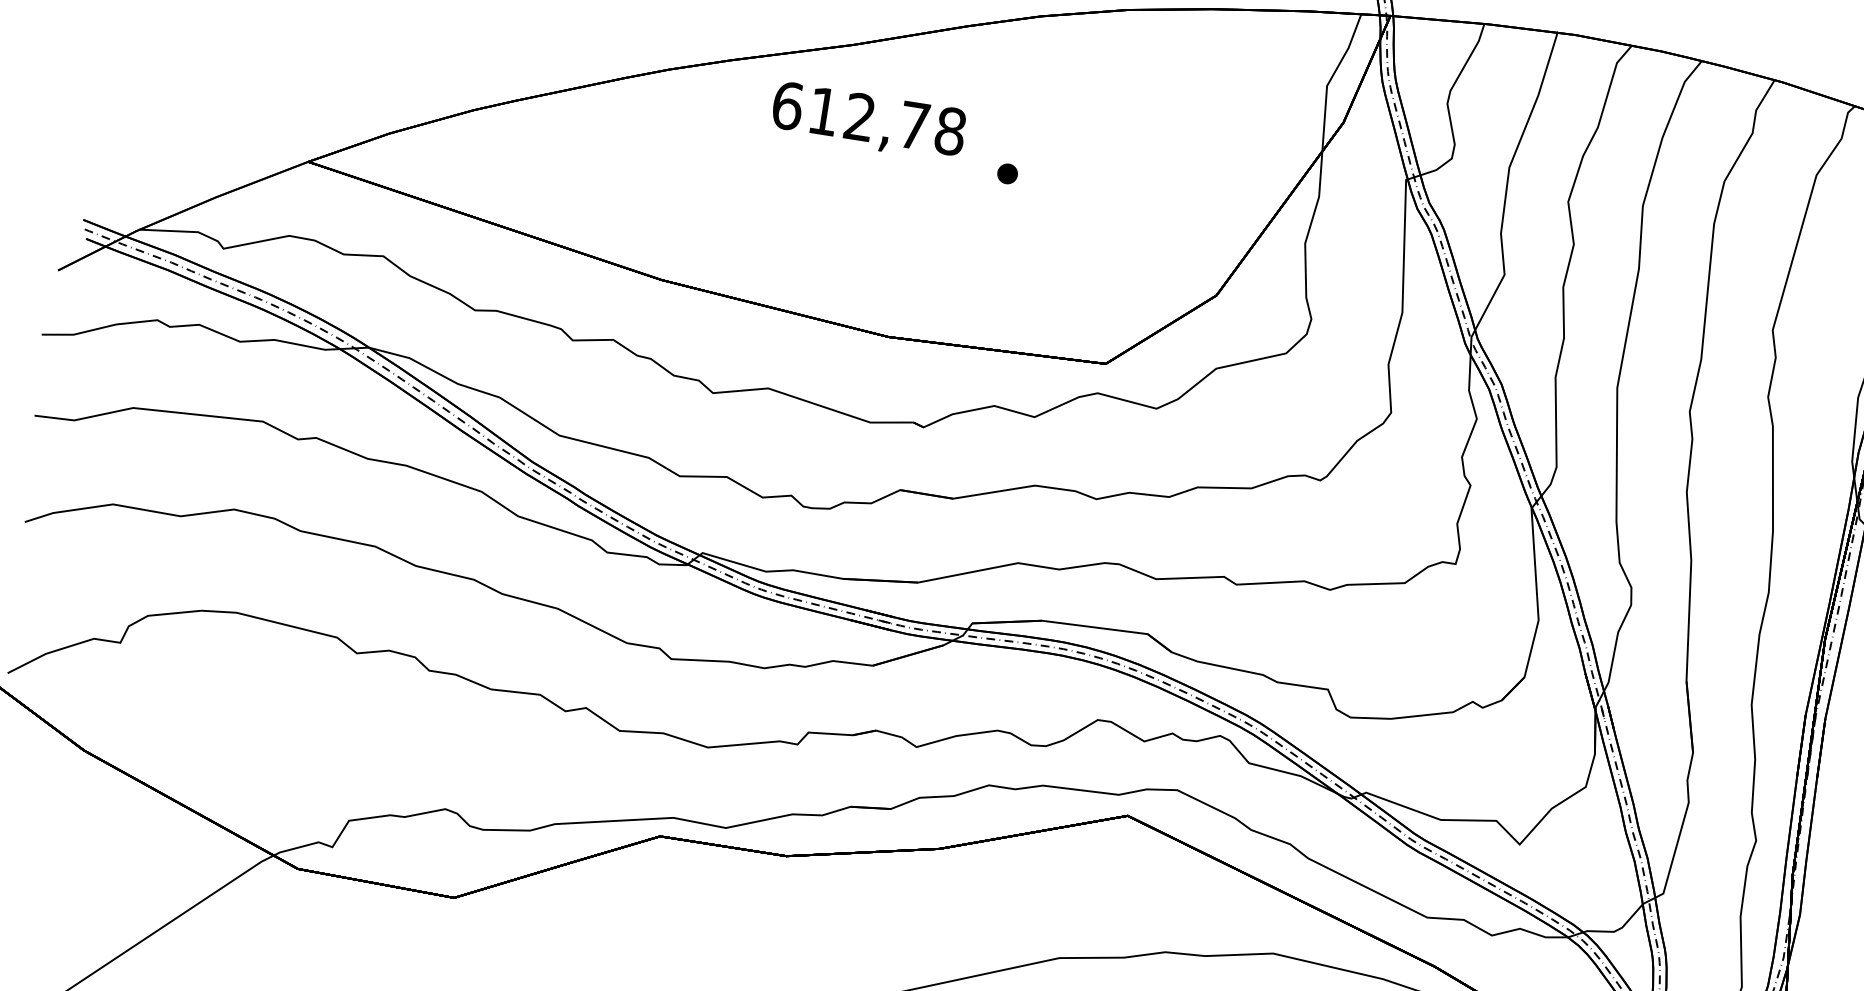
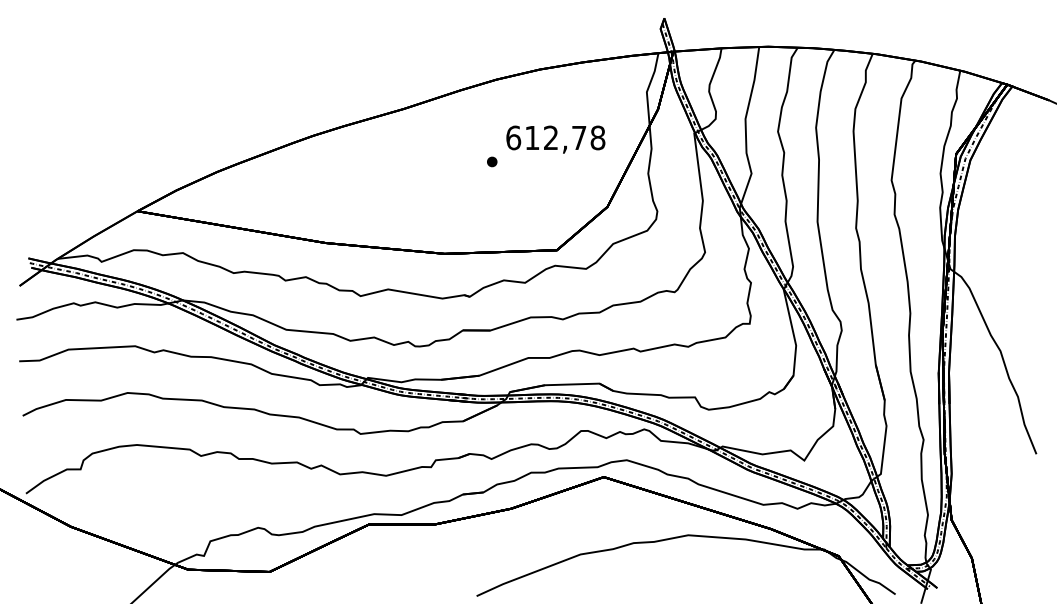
text: (868, 121) -> (555, 139), moved

